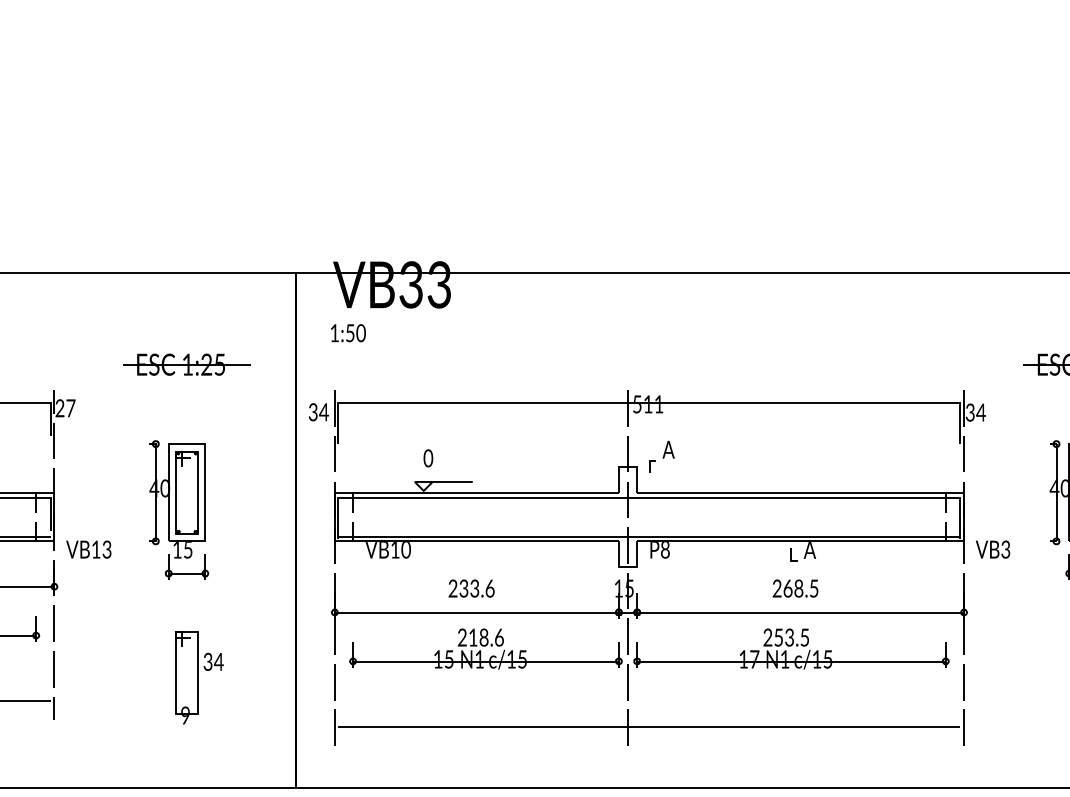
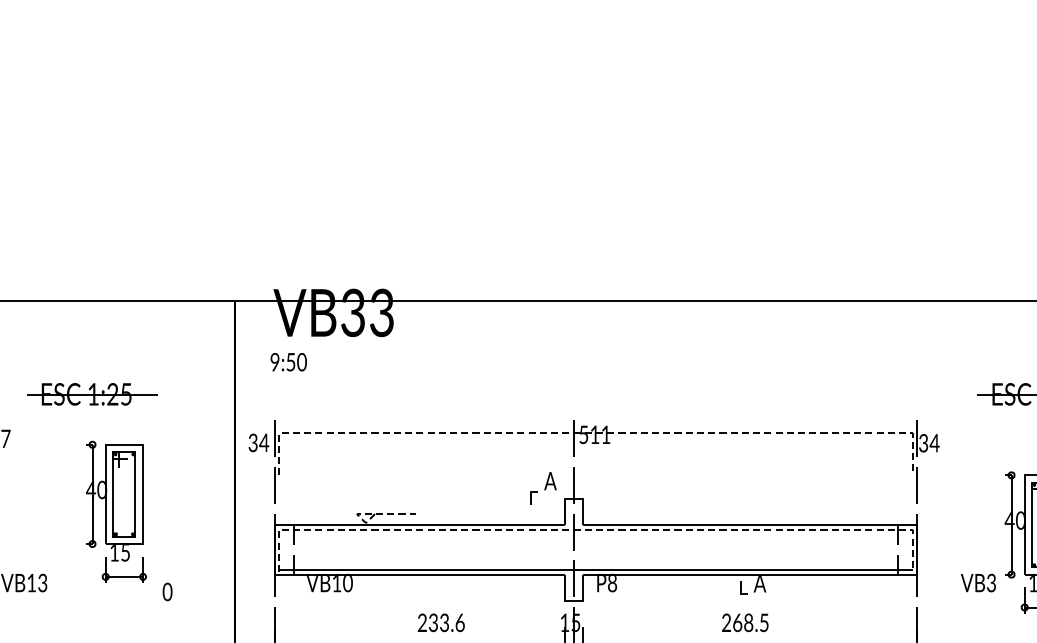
text: (334, 333) -> (274, 362), 1:50 -> 9:50
part: (186, 364) -> (92, 394), moved
line: (649, 403) -> (596, 433), solid -> dashed
part: (661, 456) -> (543, 488), moved
text: (428, 458) -> (167, 592), moved
line: (429, 481) -> (371, 513), solid -> dashed
line: (649, 497) -> (596, 529), solid -> dashed
part: (179, 509) -> (116, 511), moved
text: (993, 549) -> (978, 582), moved
text: (471, 588) -> (441, 622), moved

